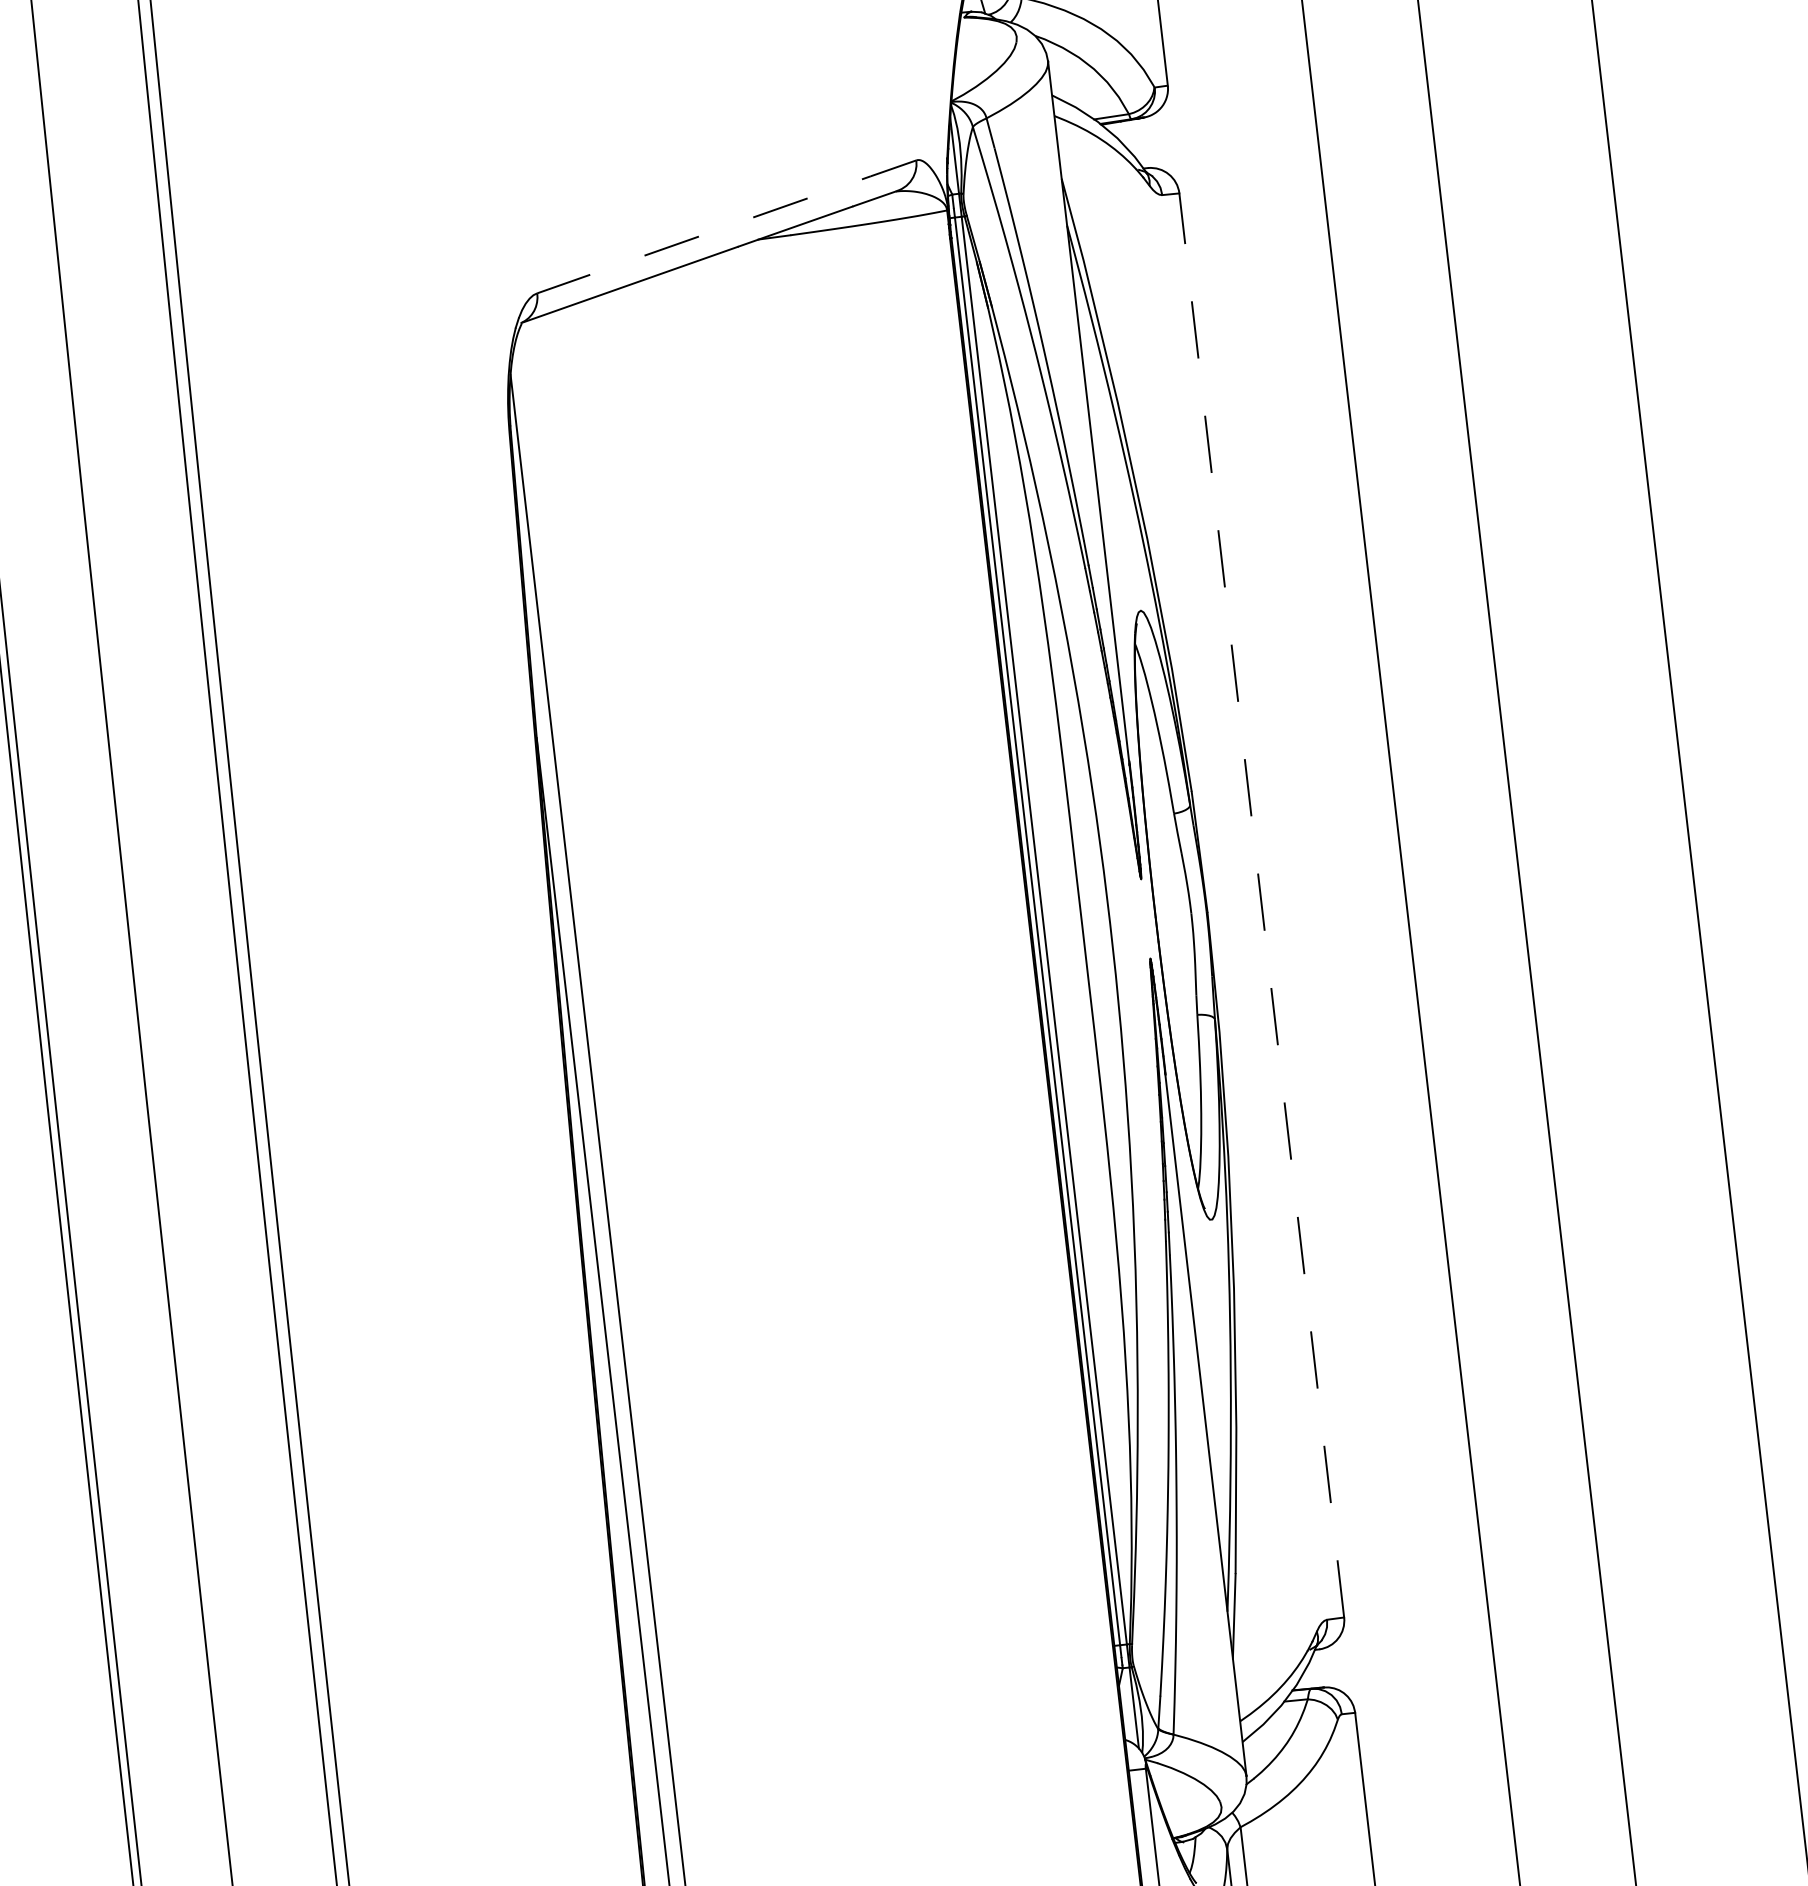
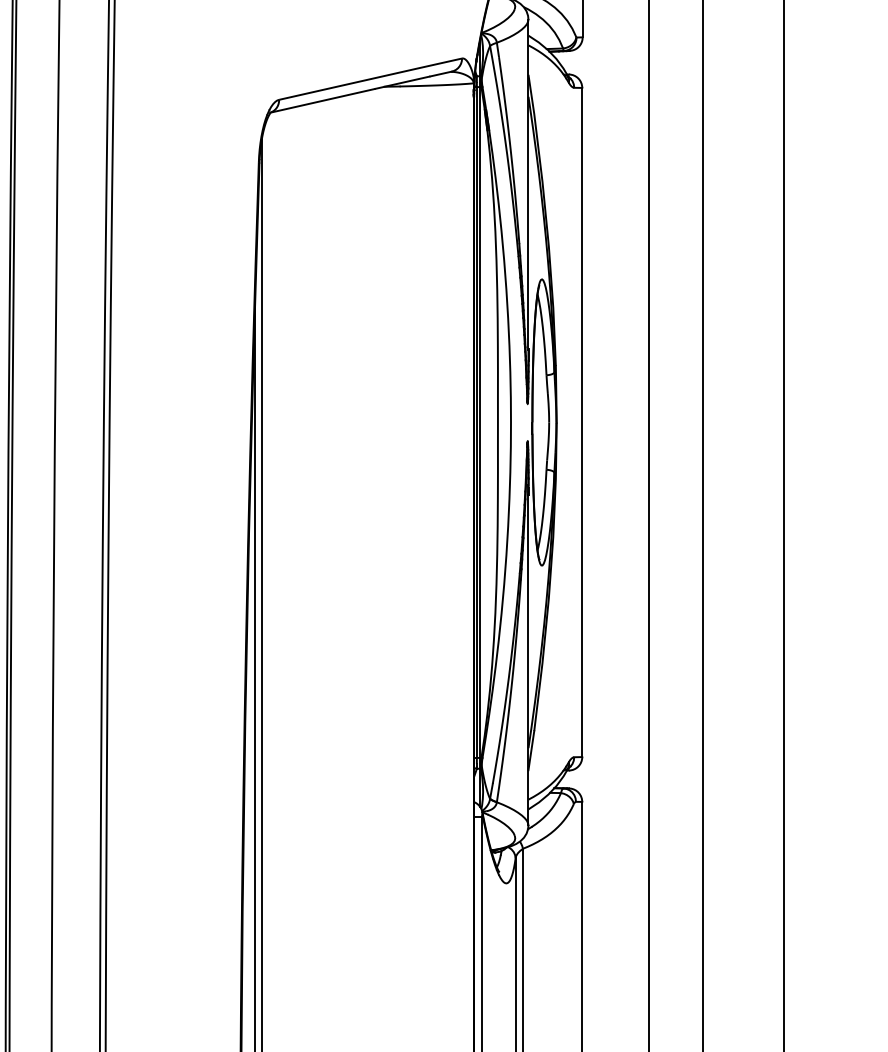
line: (728, 225) -> (371, 78), dashed -> solid
line: (1262, 905) -> (582, 422), dashed -> solid

